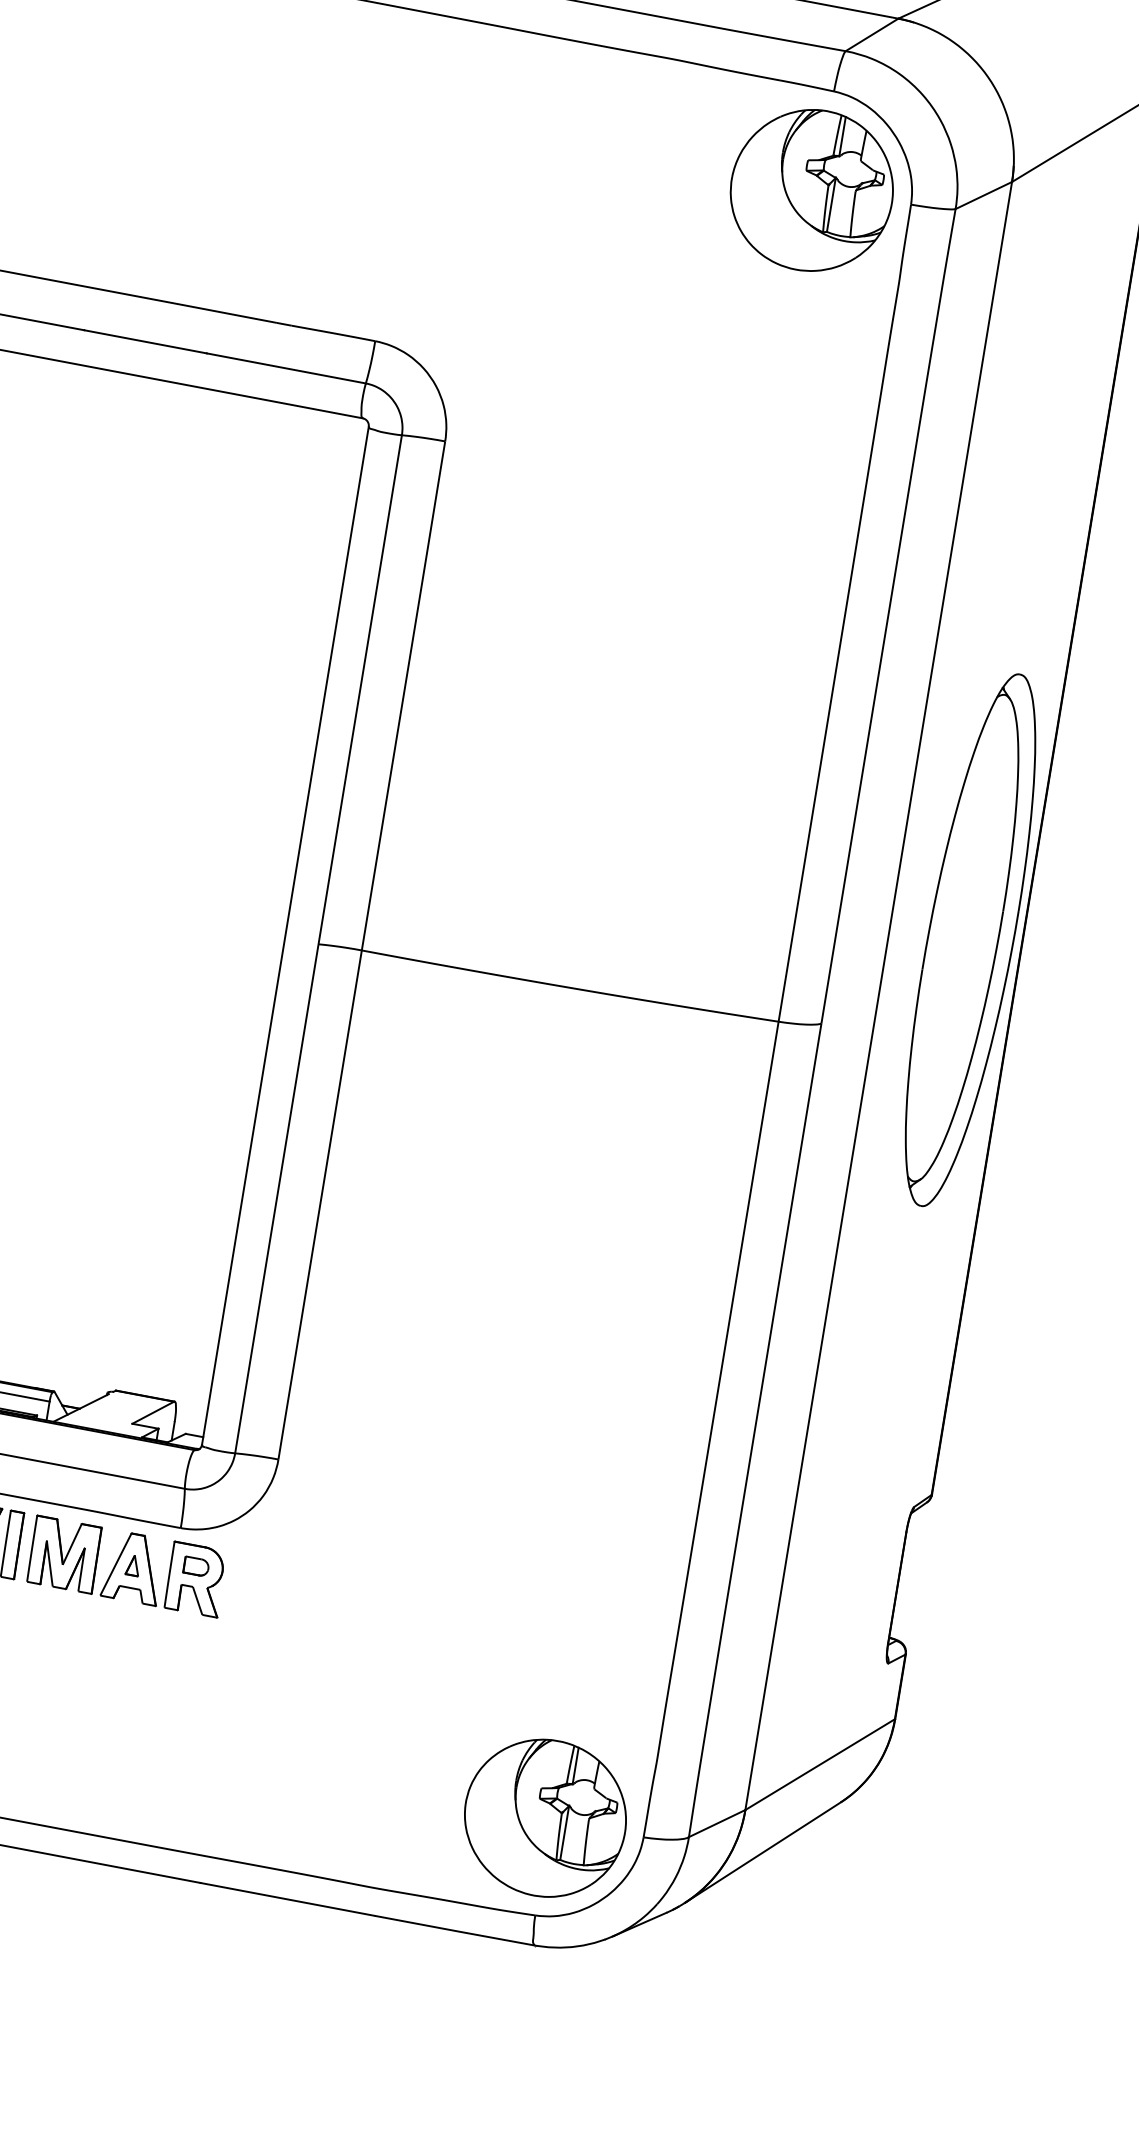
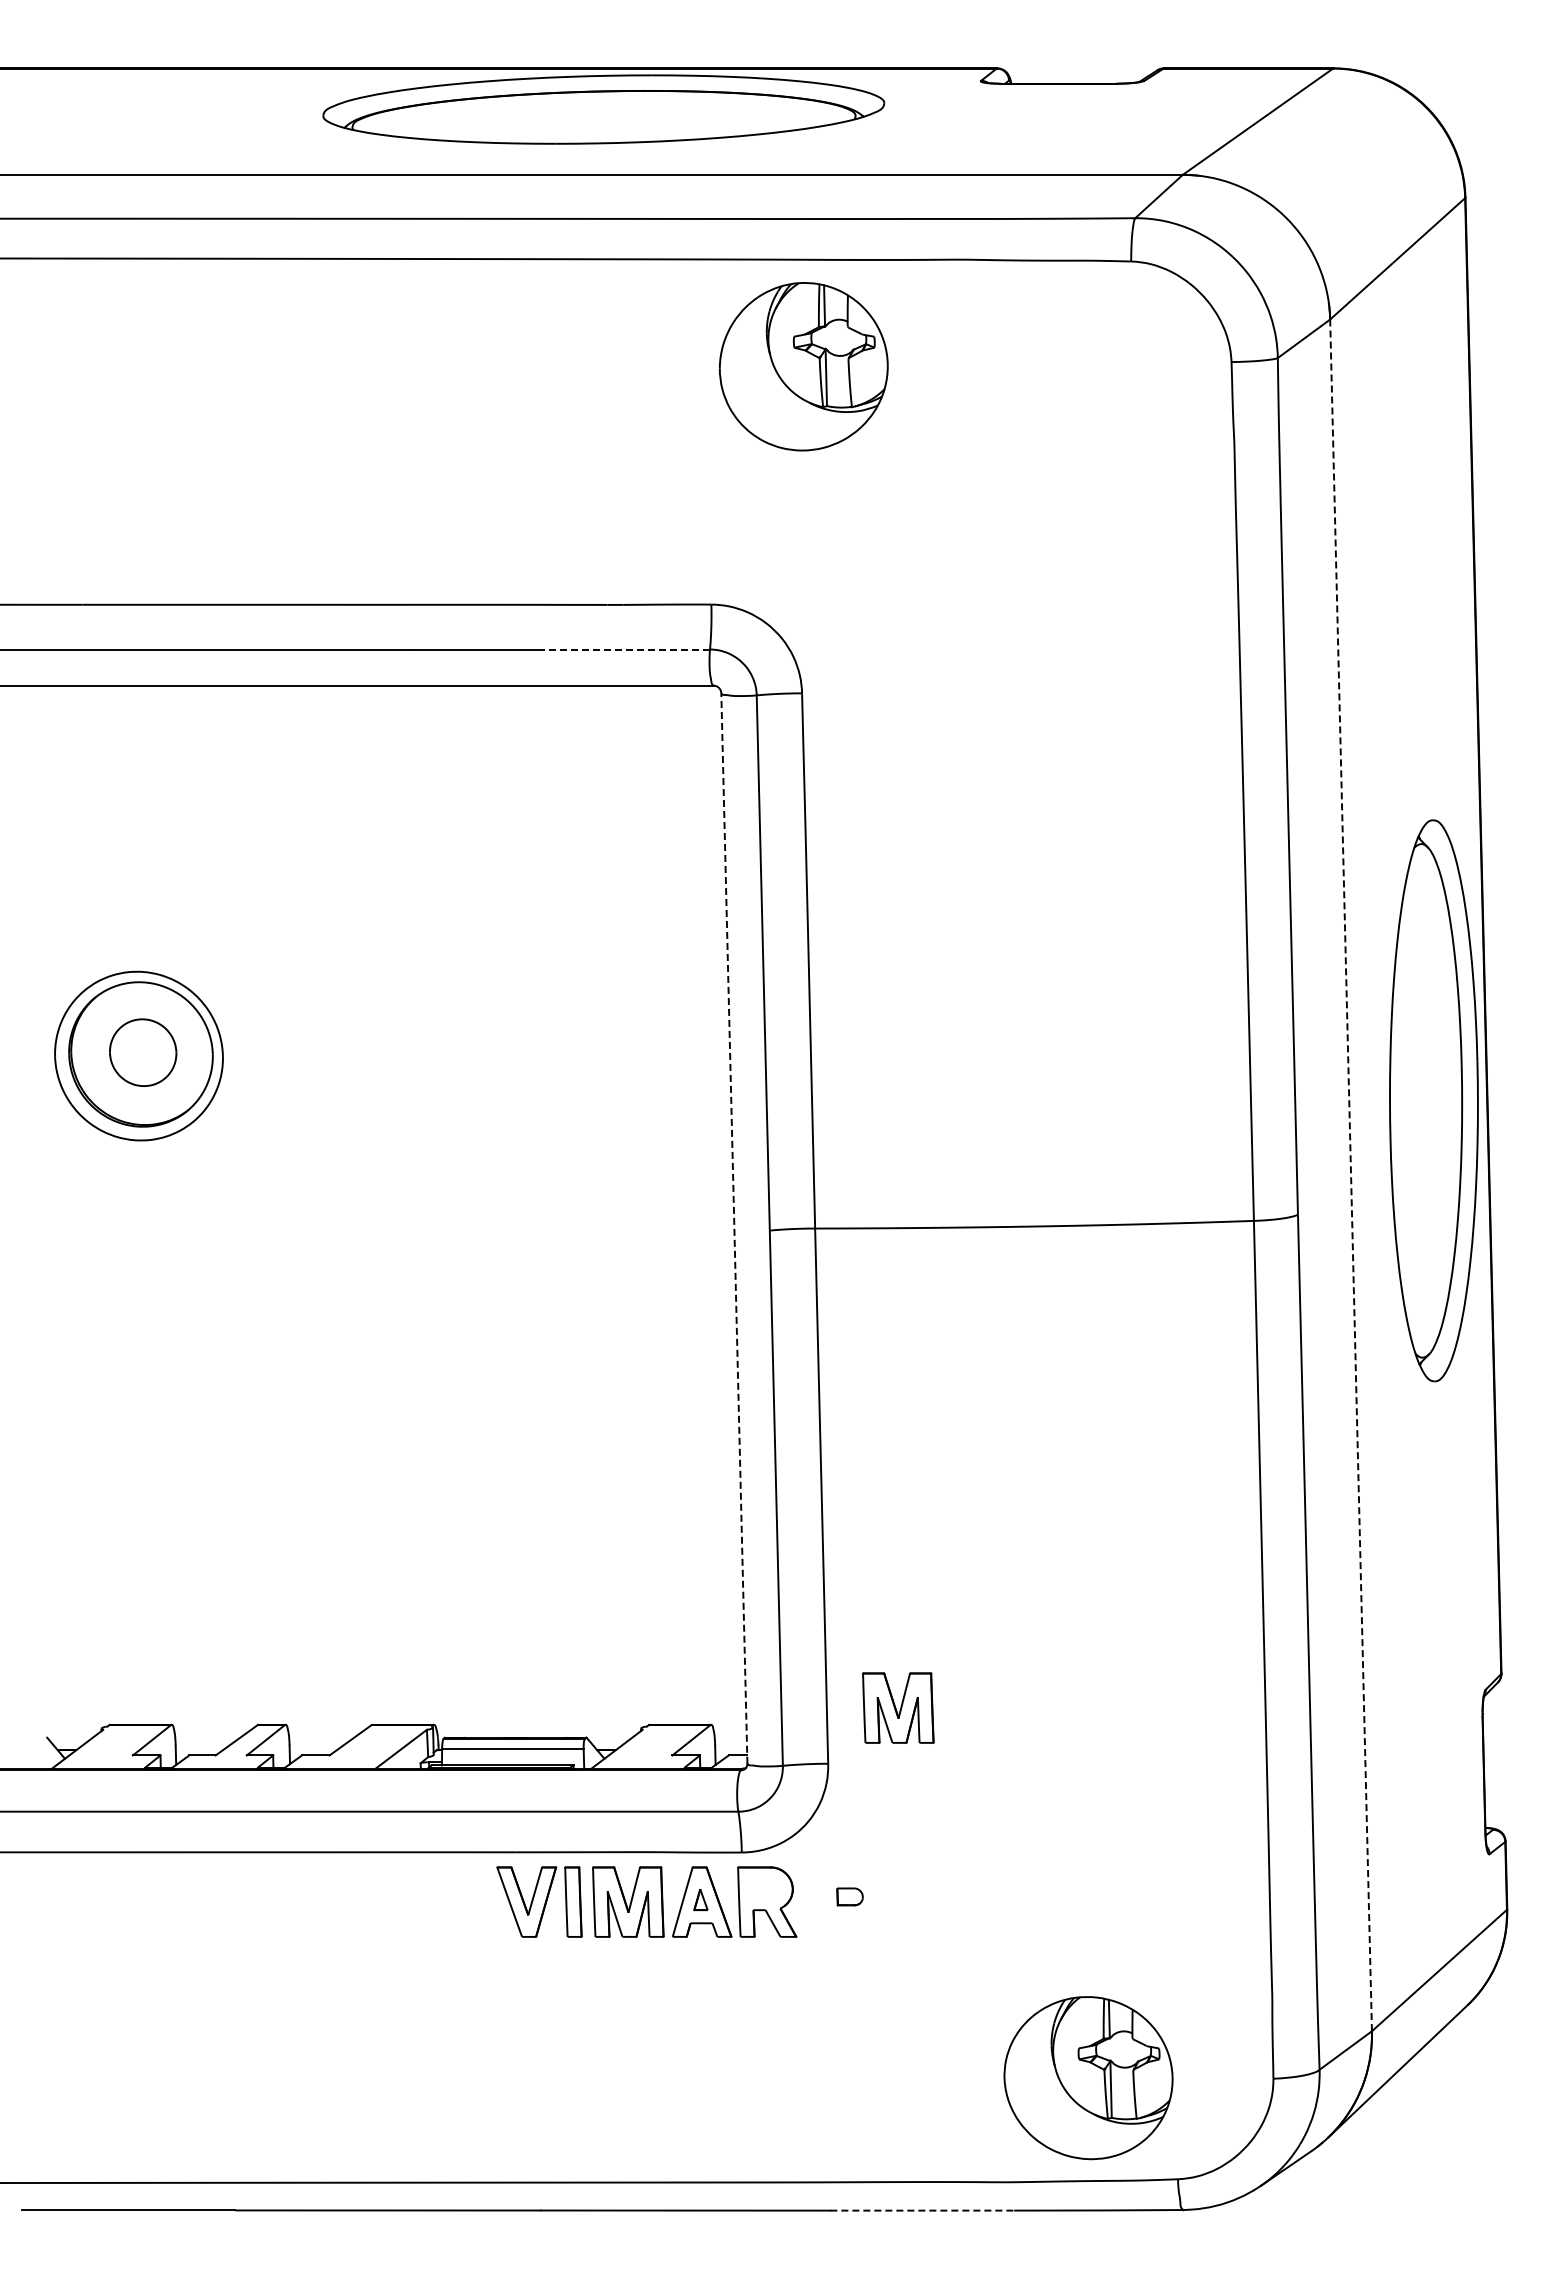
part: (811, 190) -> (803, 366), moved
line: (286, 368) -> (626, 649), solid -> dashed
line: (285, 935) -> (734, 1228), solid -> dashed
line: (879, 996) -> (1351, 1175), solid -> dashed
part: (355, 1418) -> (898, 1707), added
part: (195, 1566) -> (849, 1896), moved
part: (545, 1818) -> (1088, 2078), moved
line: (287, 1899) -> (922, 2210), solid -> dashed

